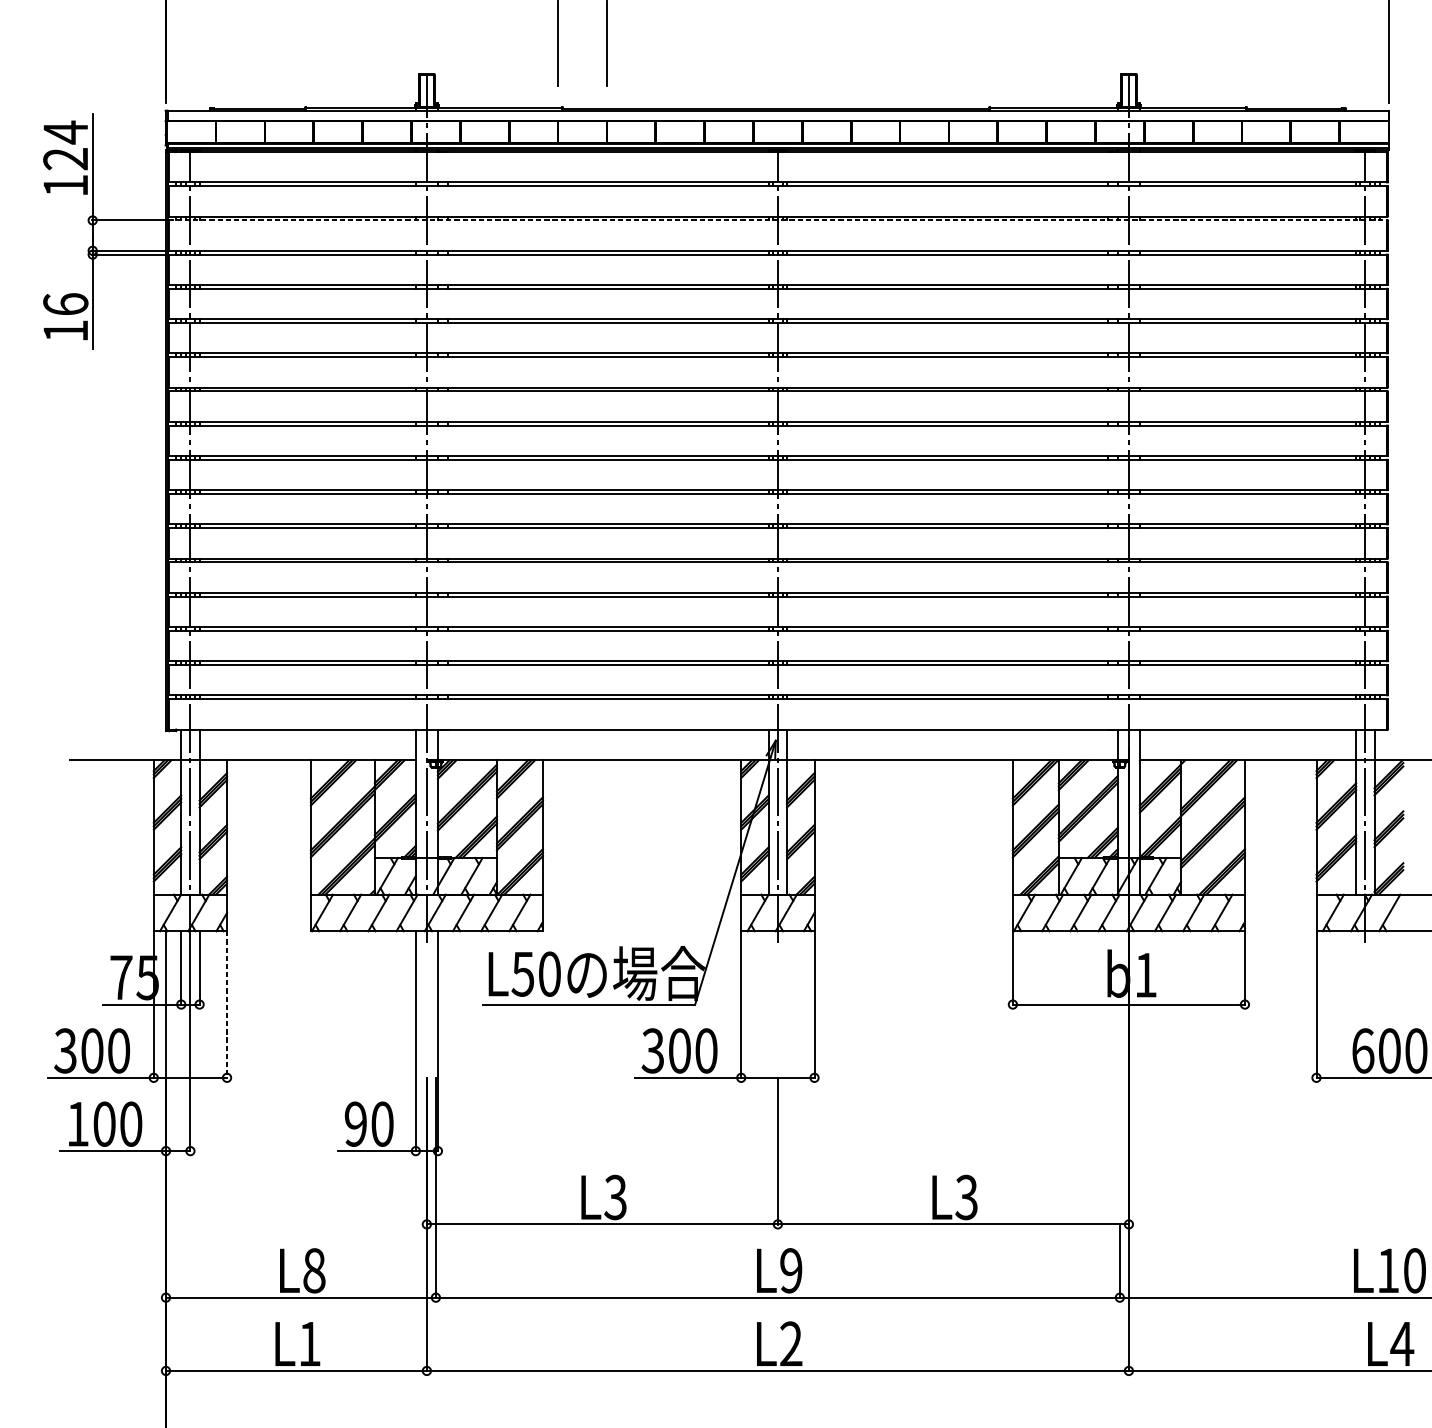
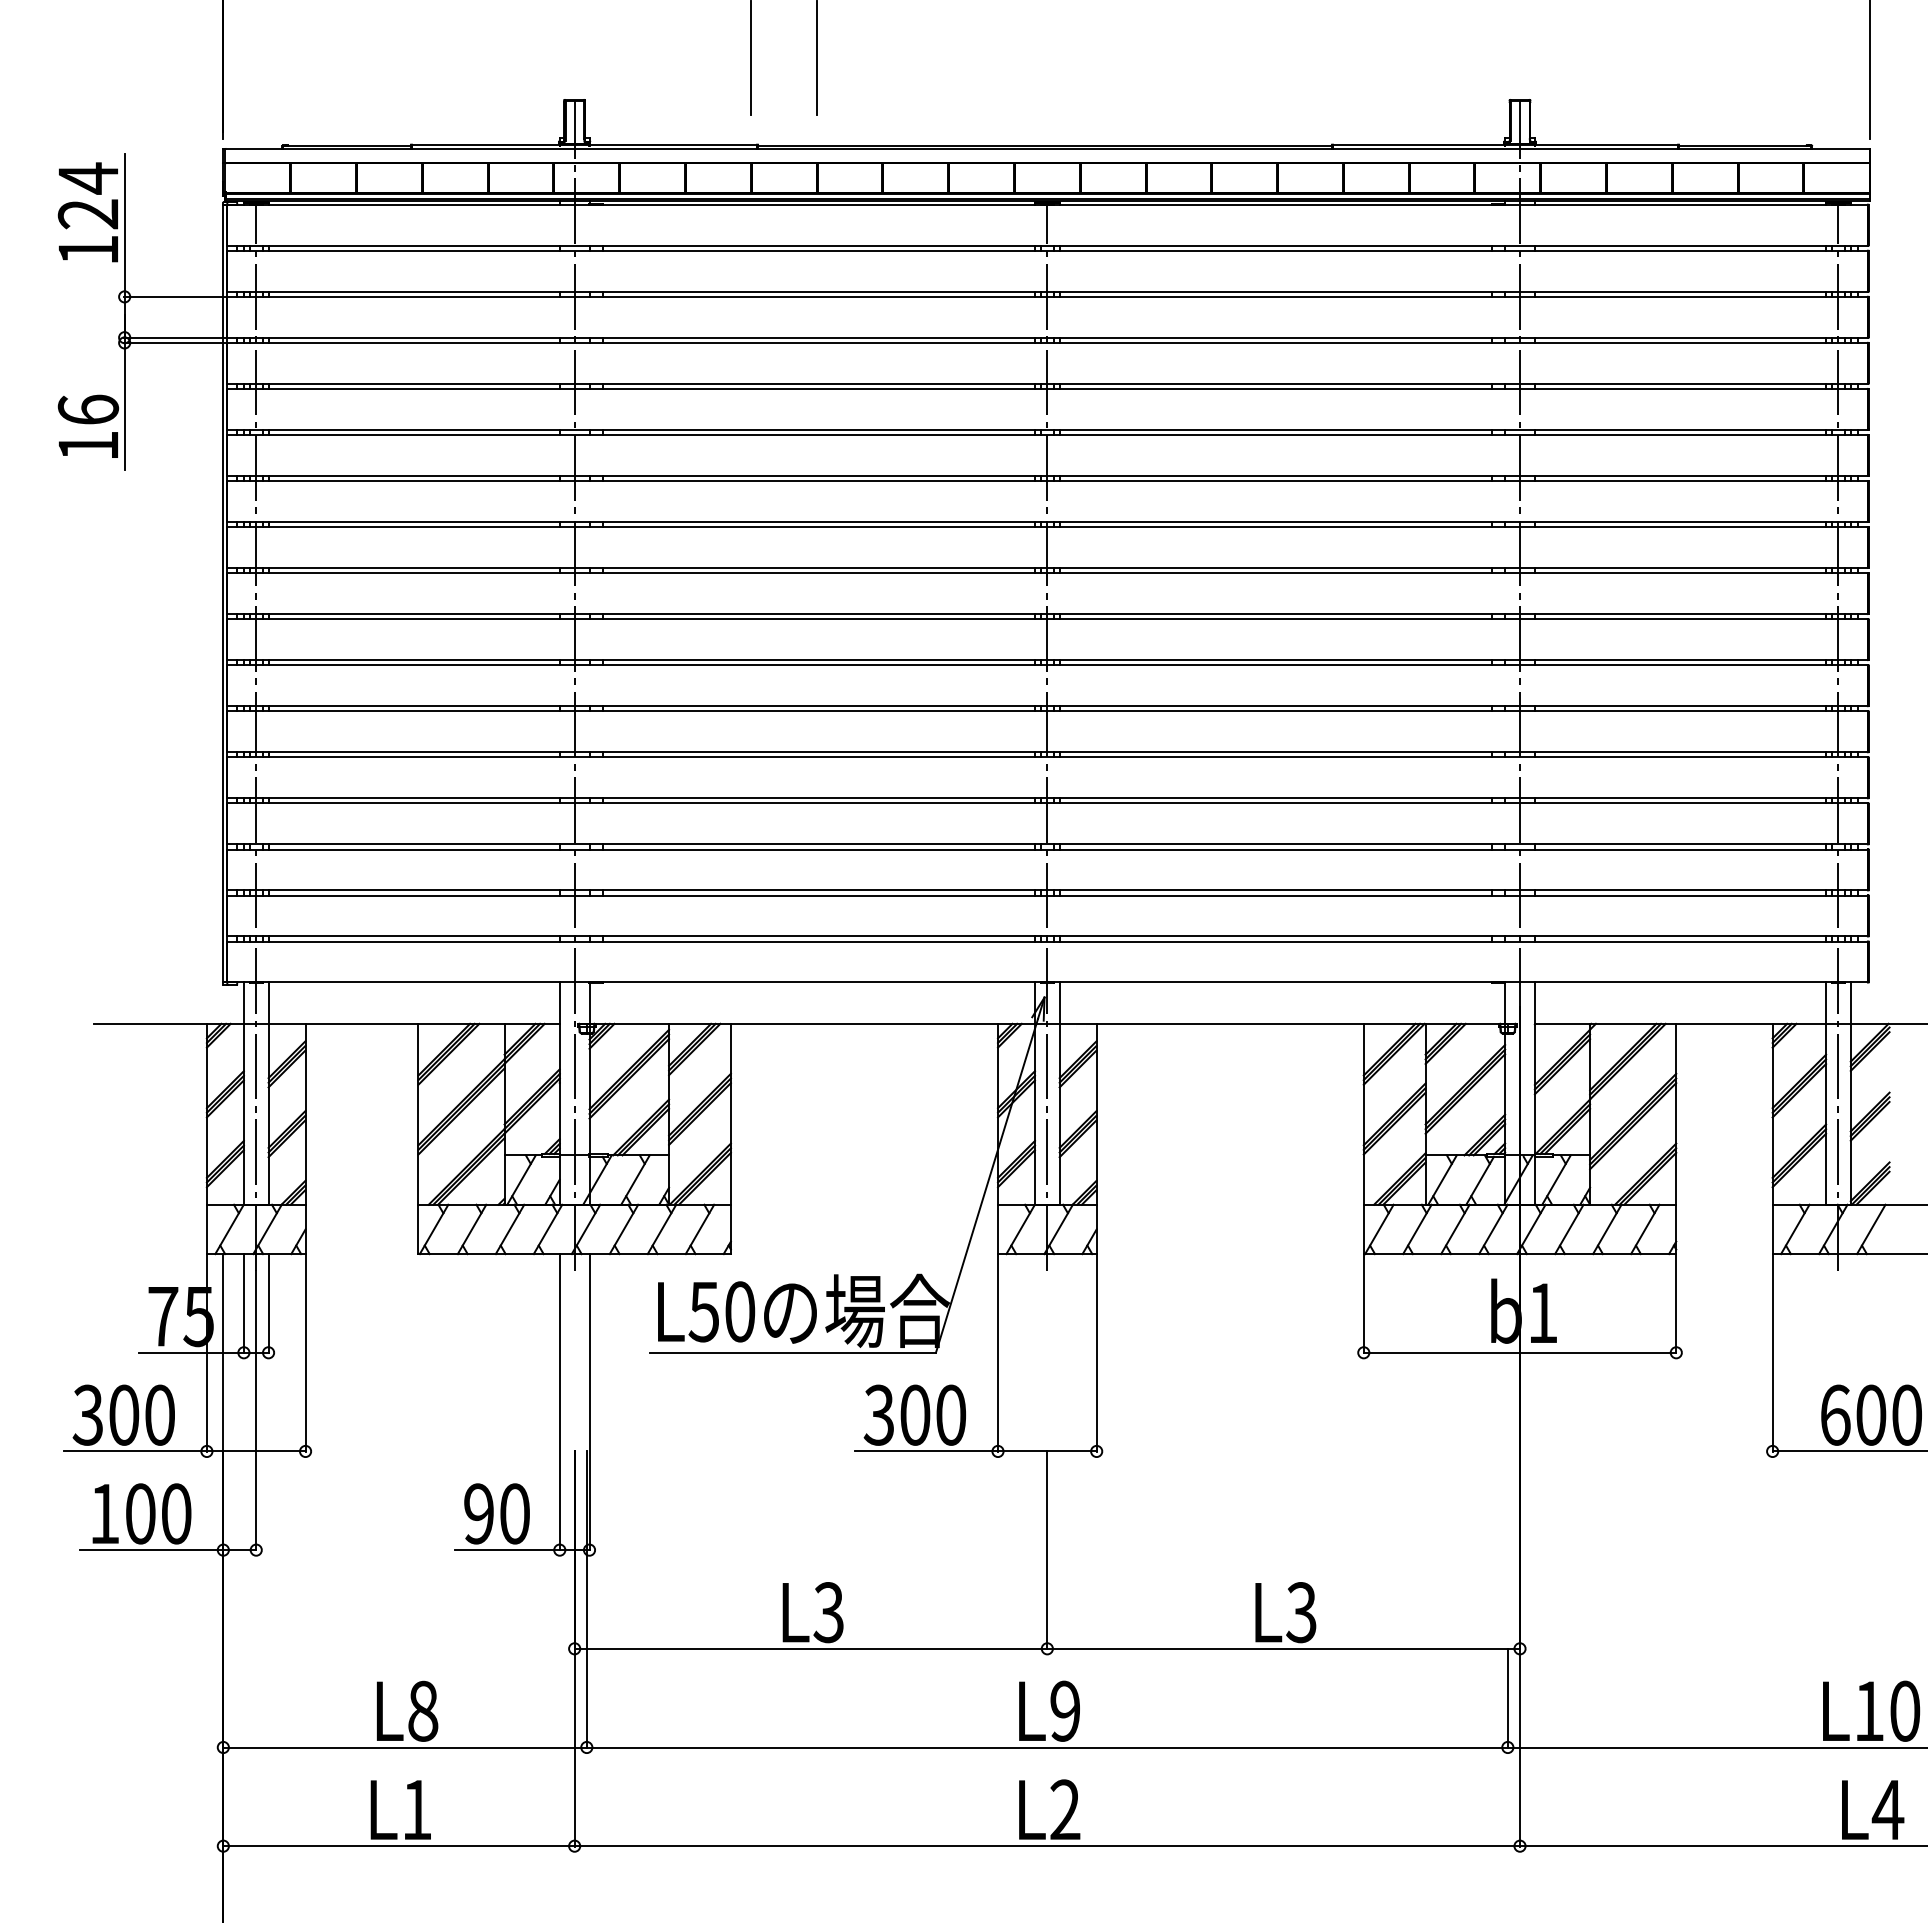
line: (778, 220) -> (1047, 296), dashed -> solid
line: (226, 1004) -> (305, 1352), dashed -> solid

